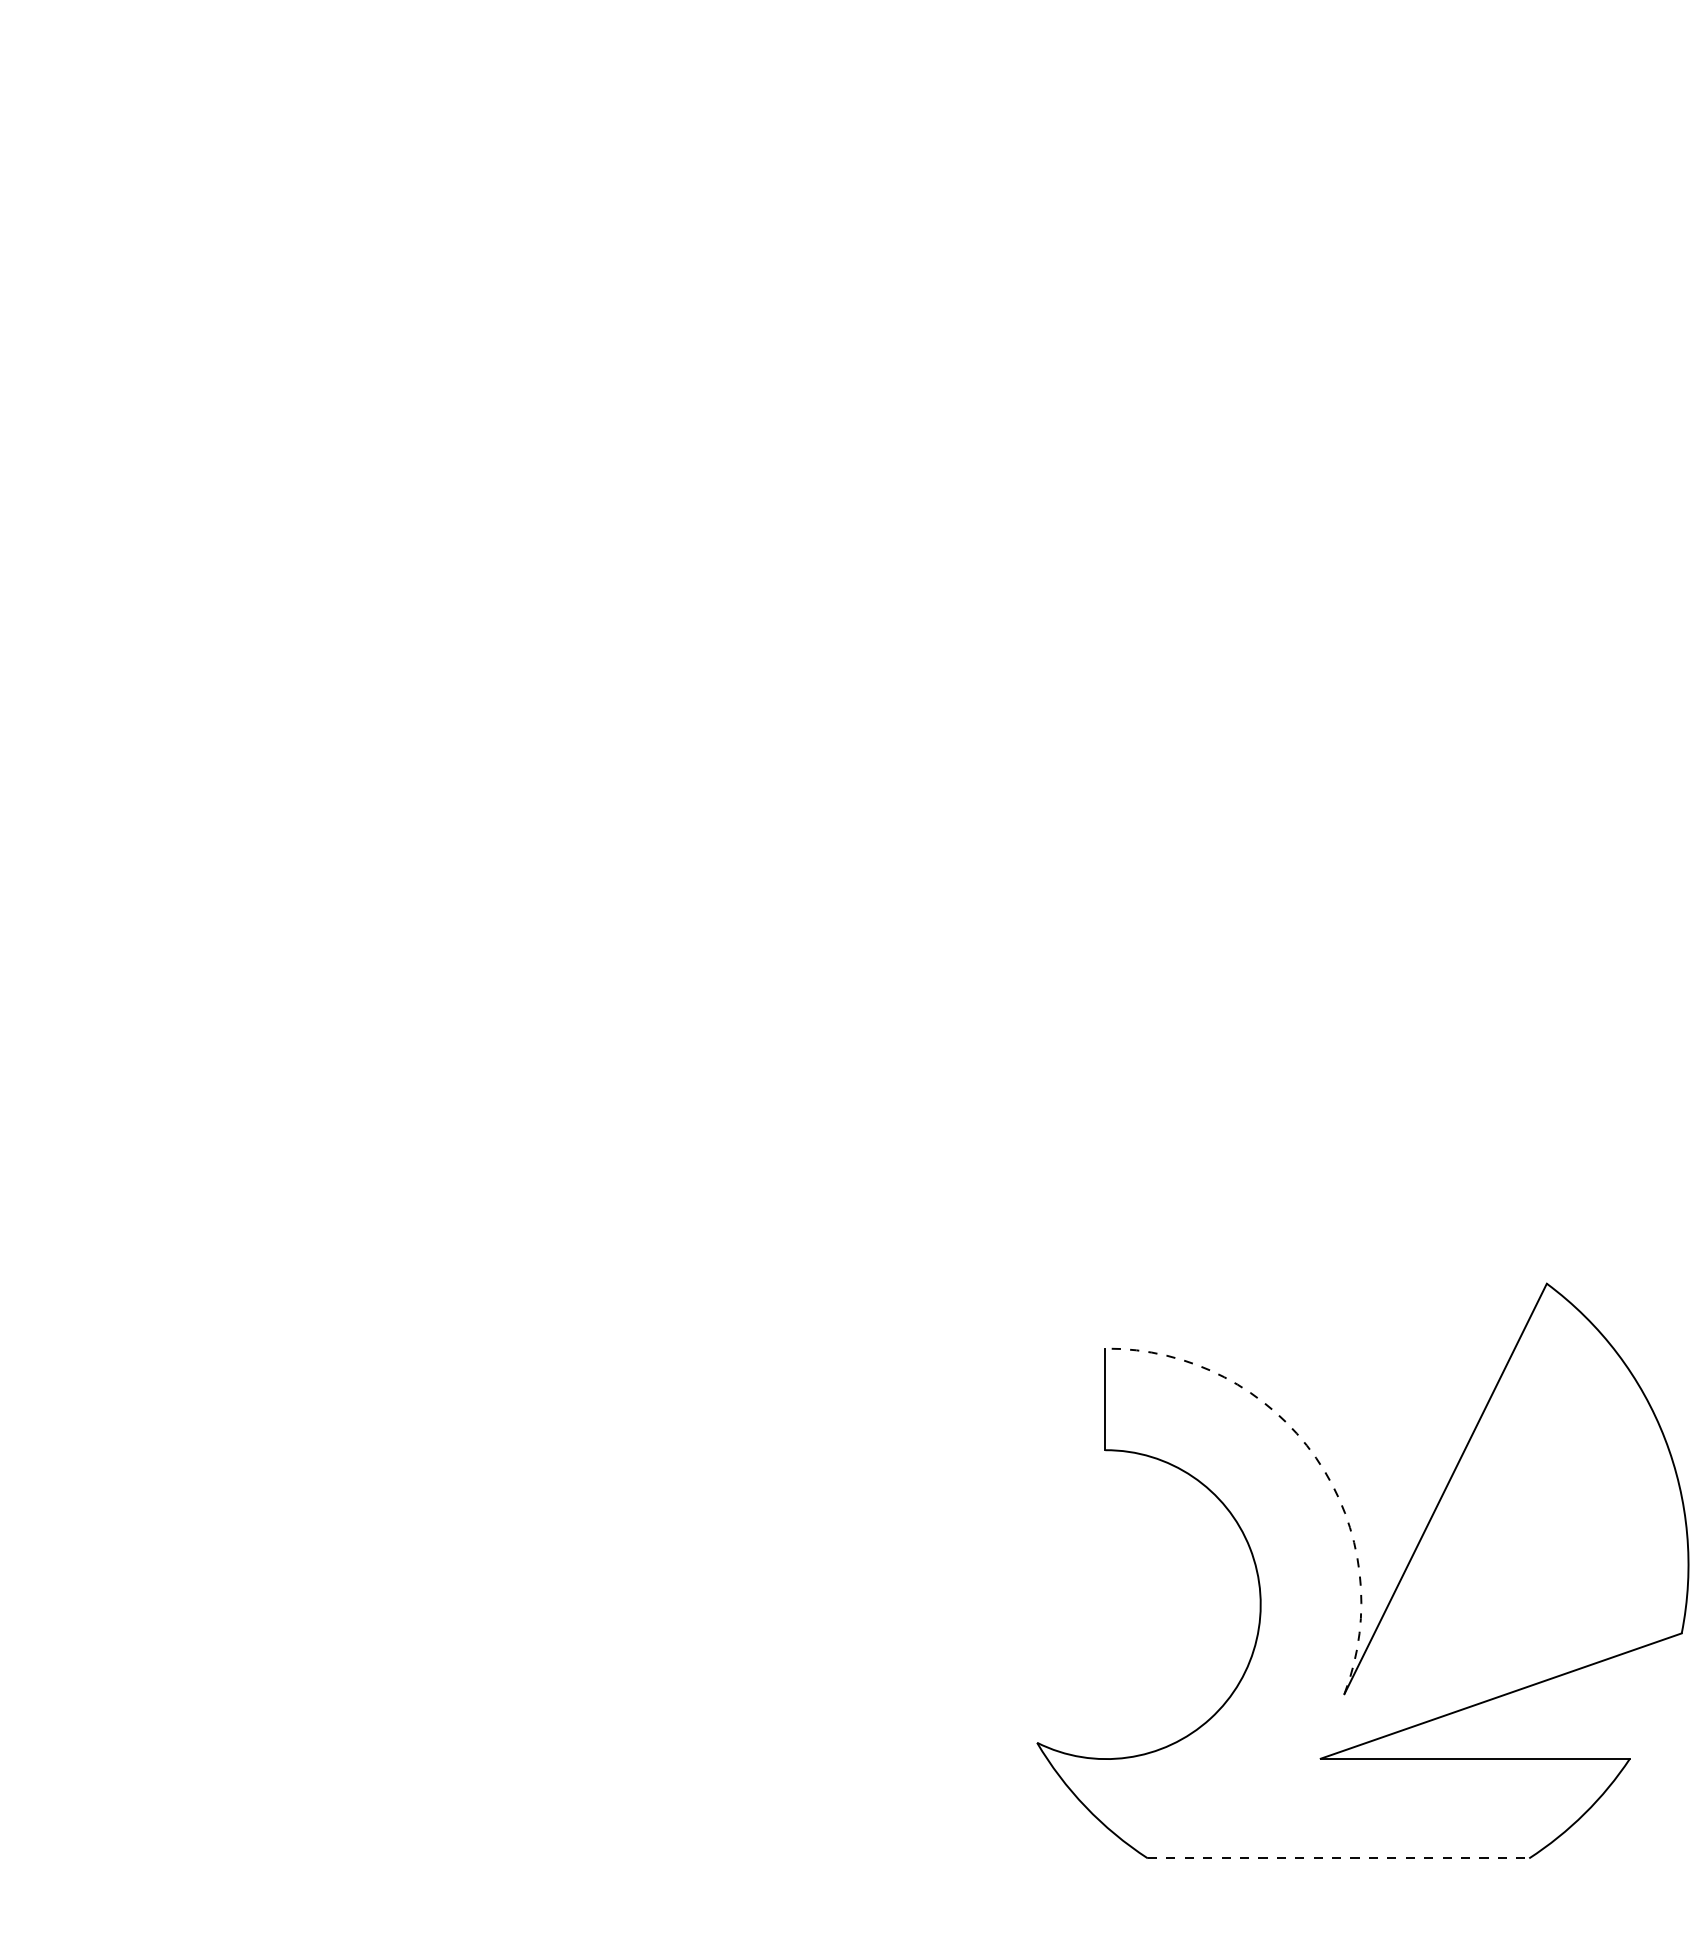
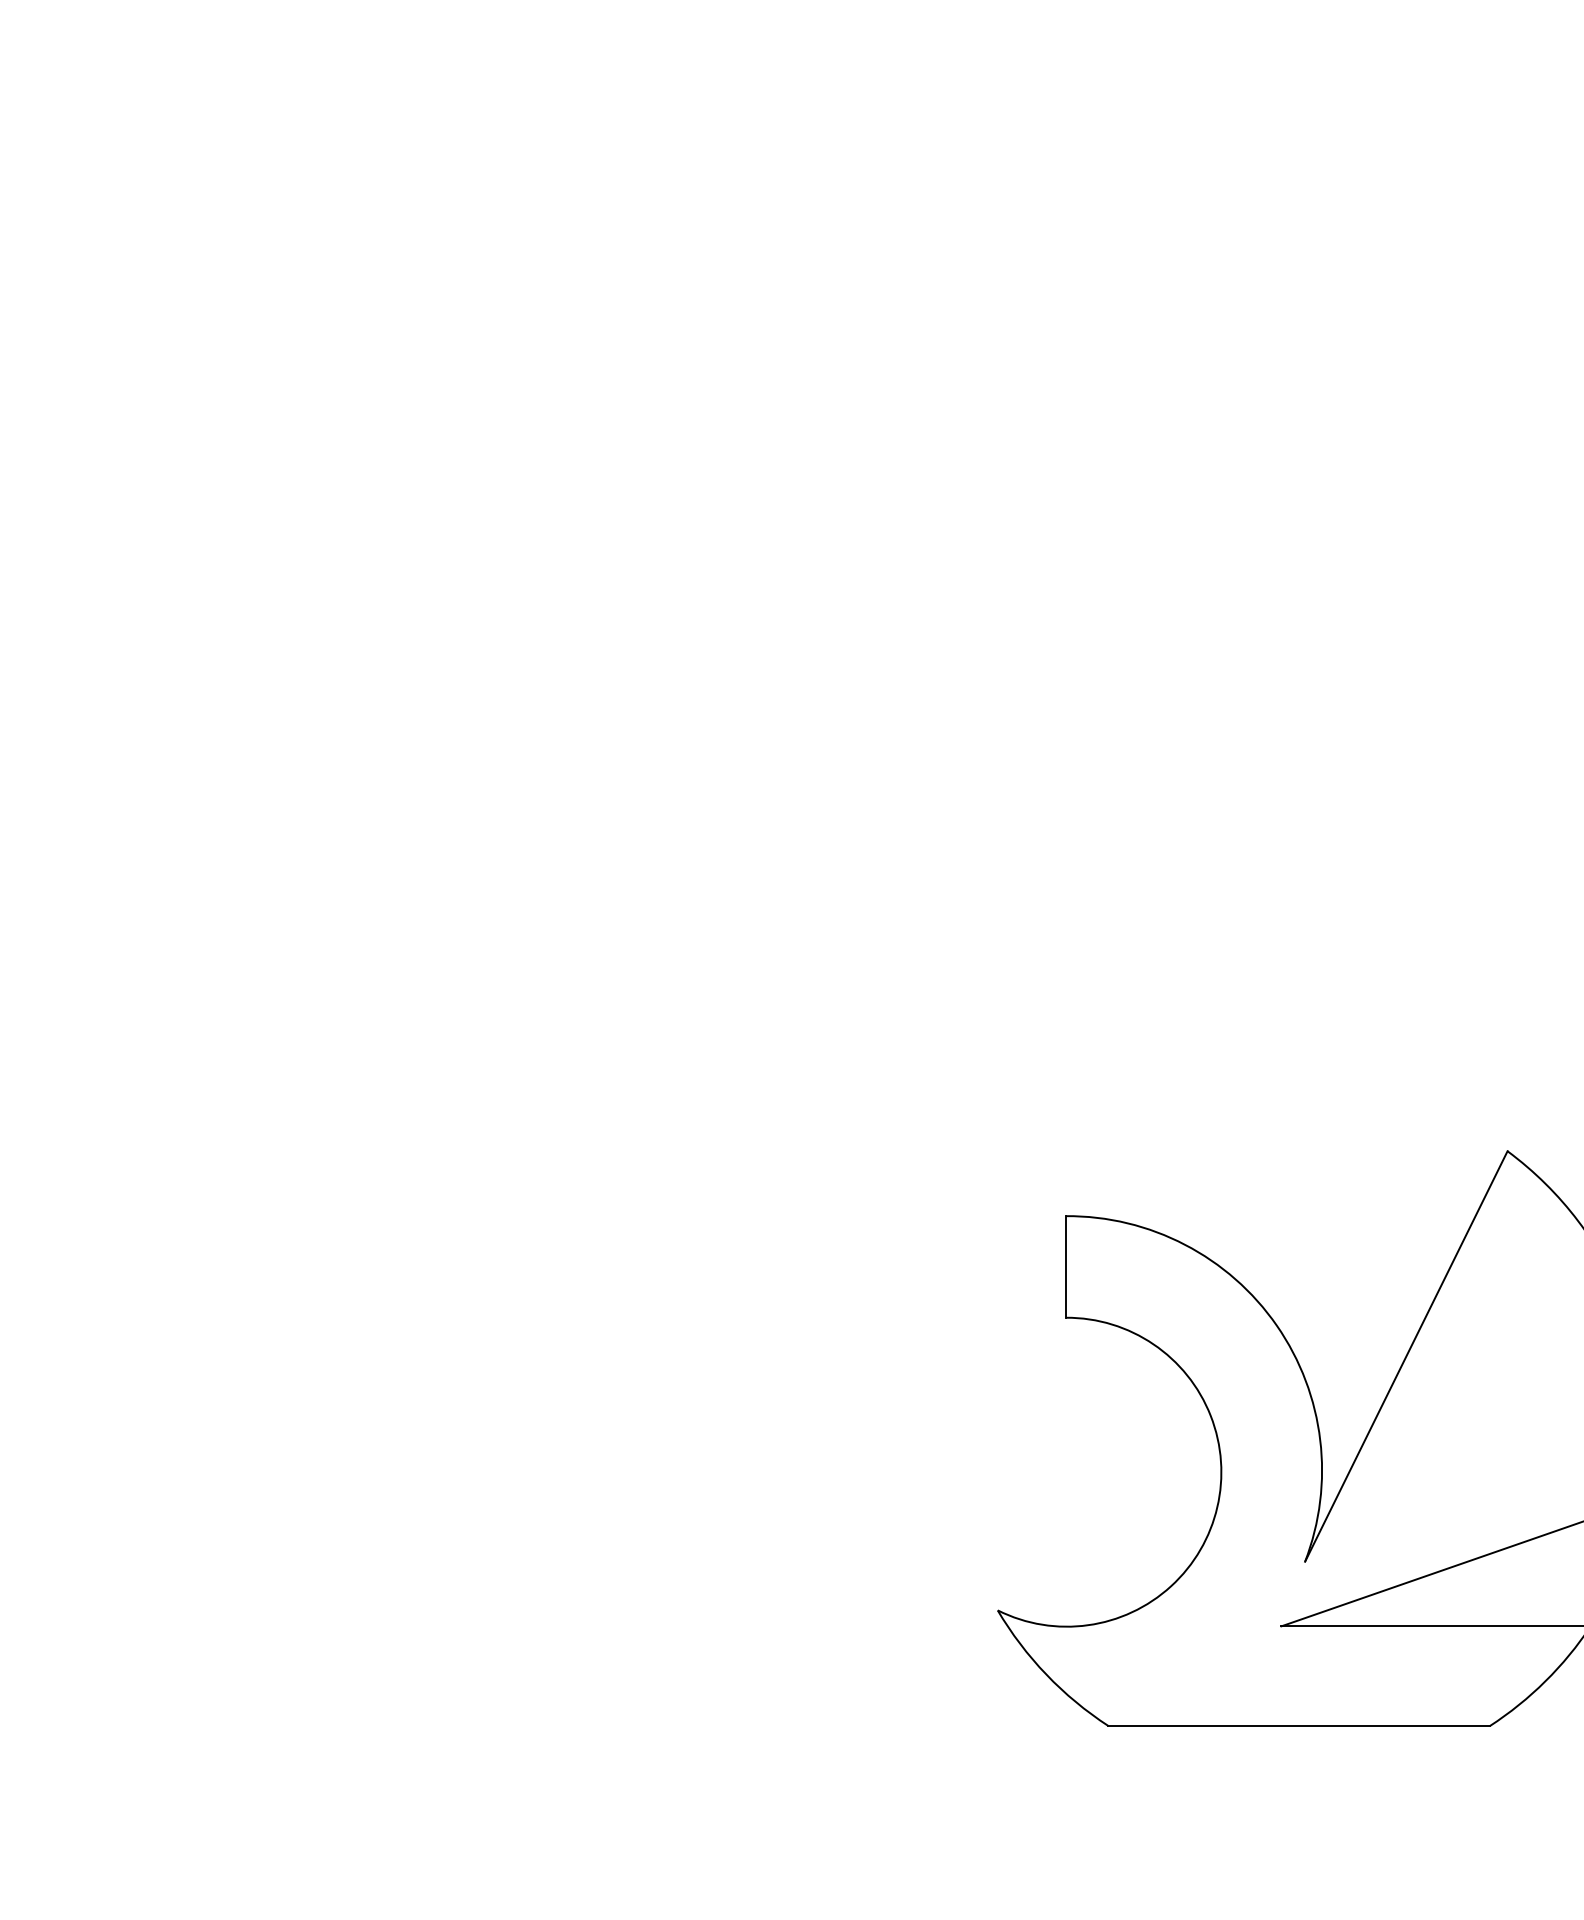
arc: (1316, 1458) -> (1277, 1326), dashed -> solid
line: (1338, 1858) -> (1299, 1726), dashed -> solid

